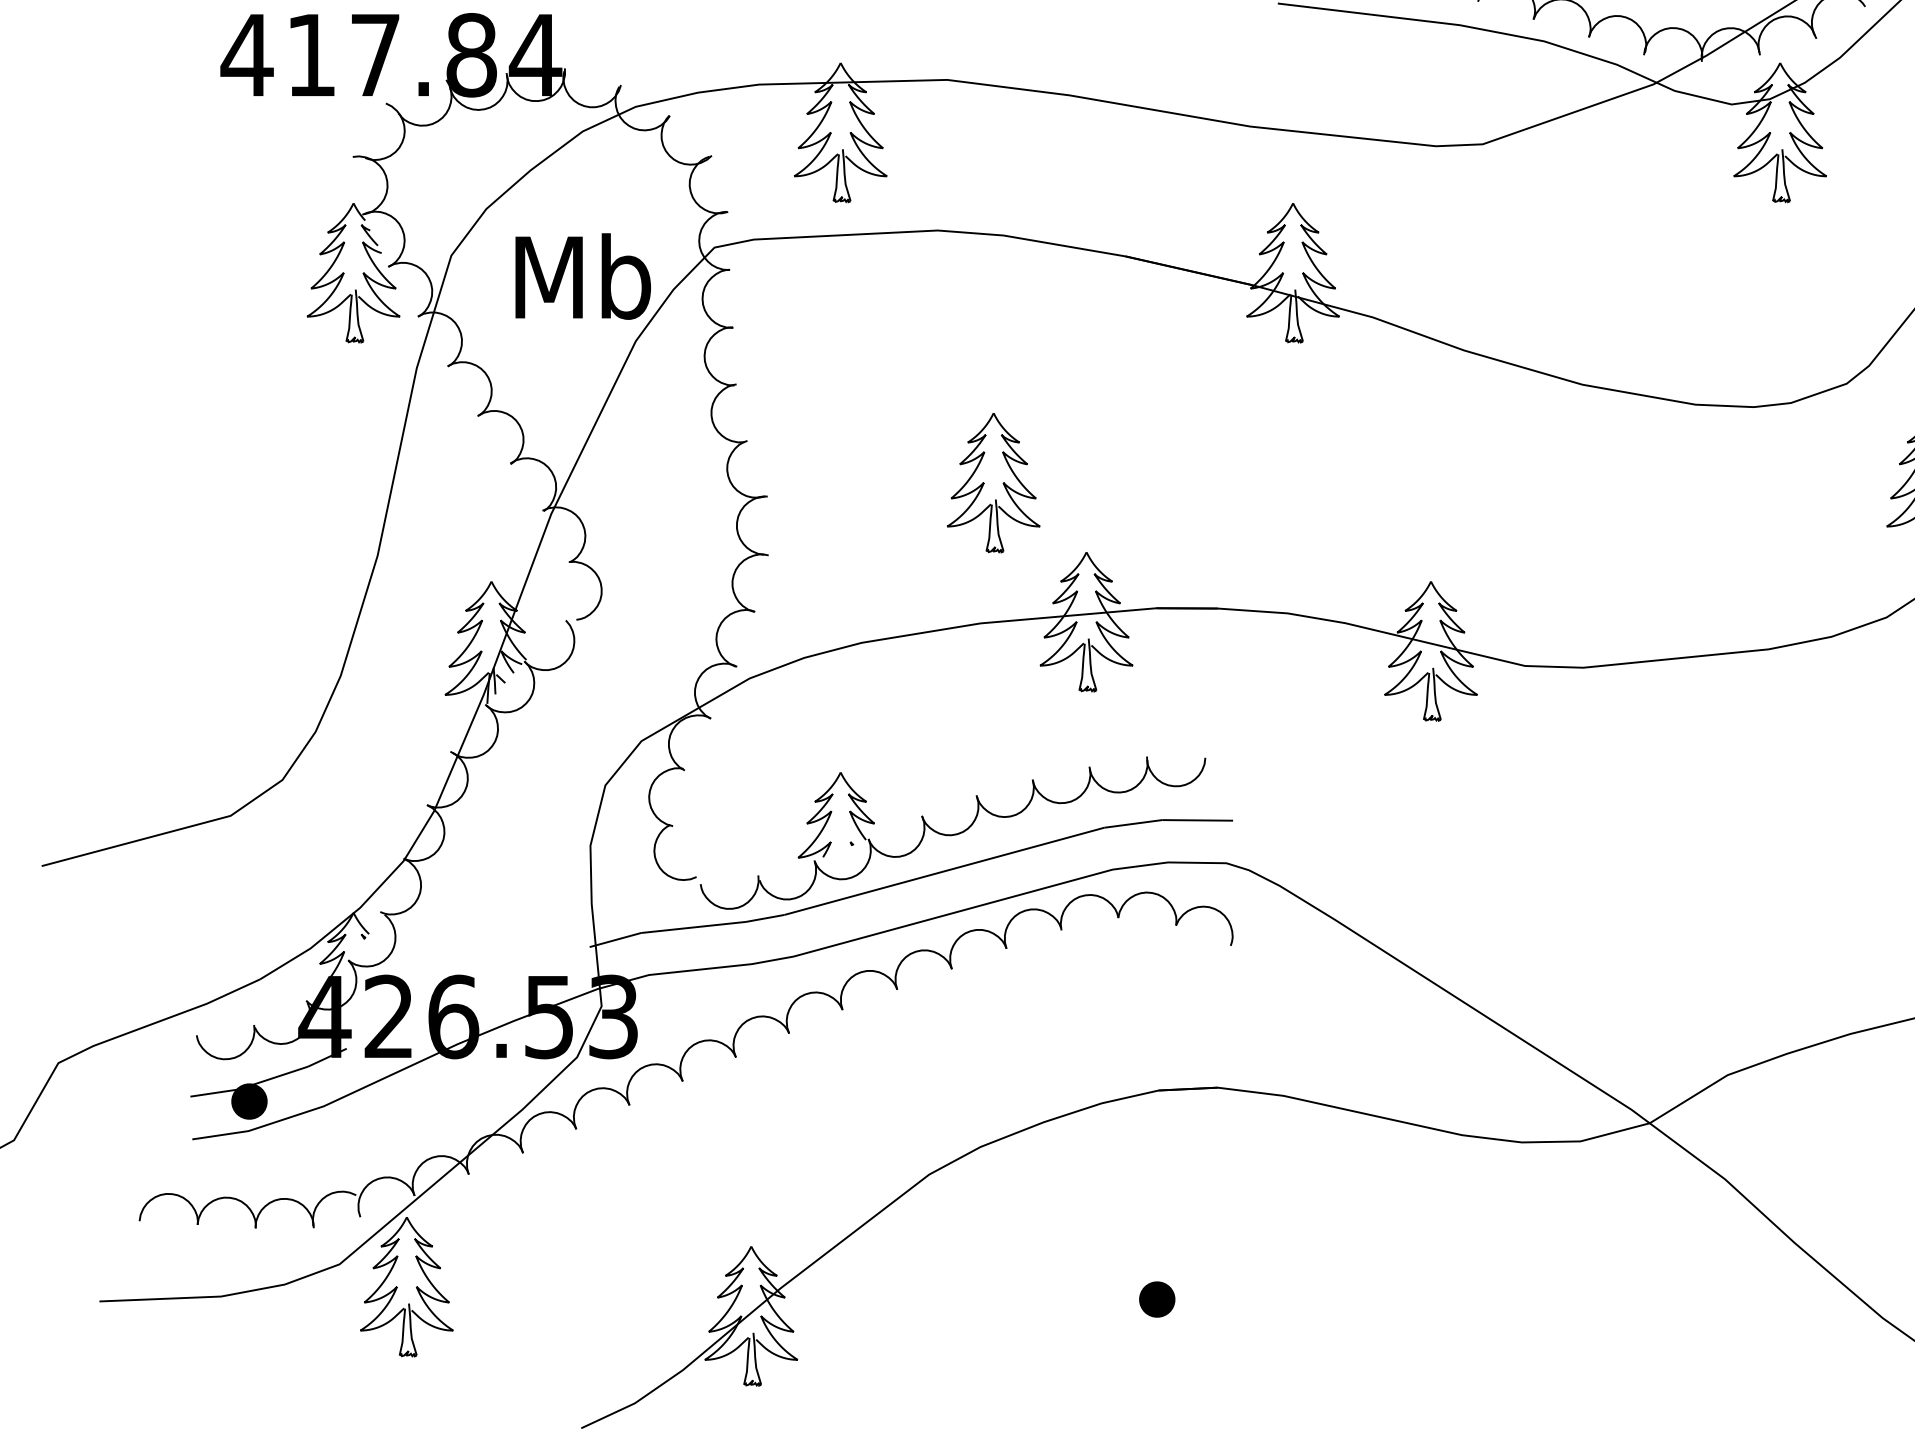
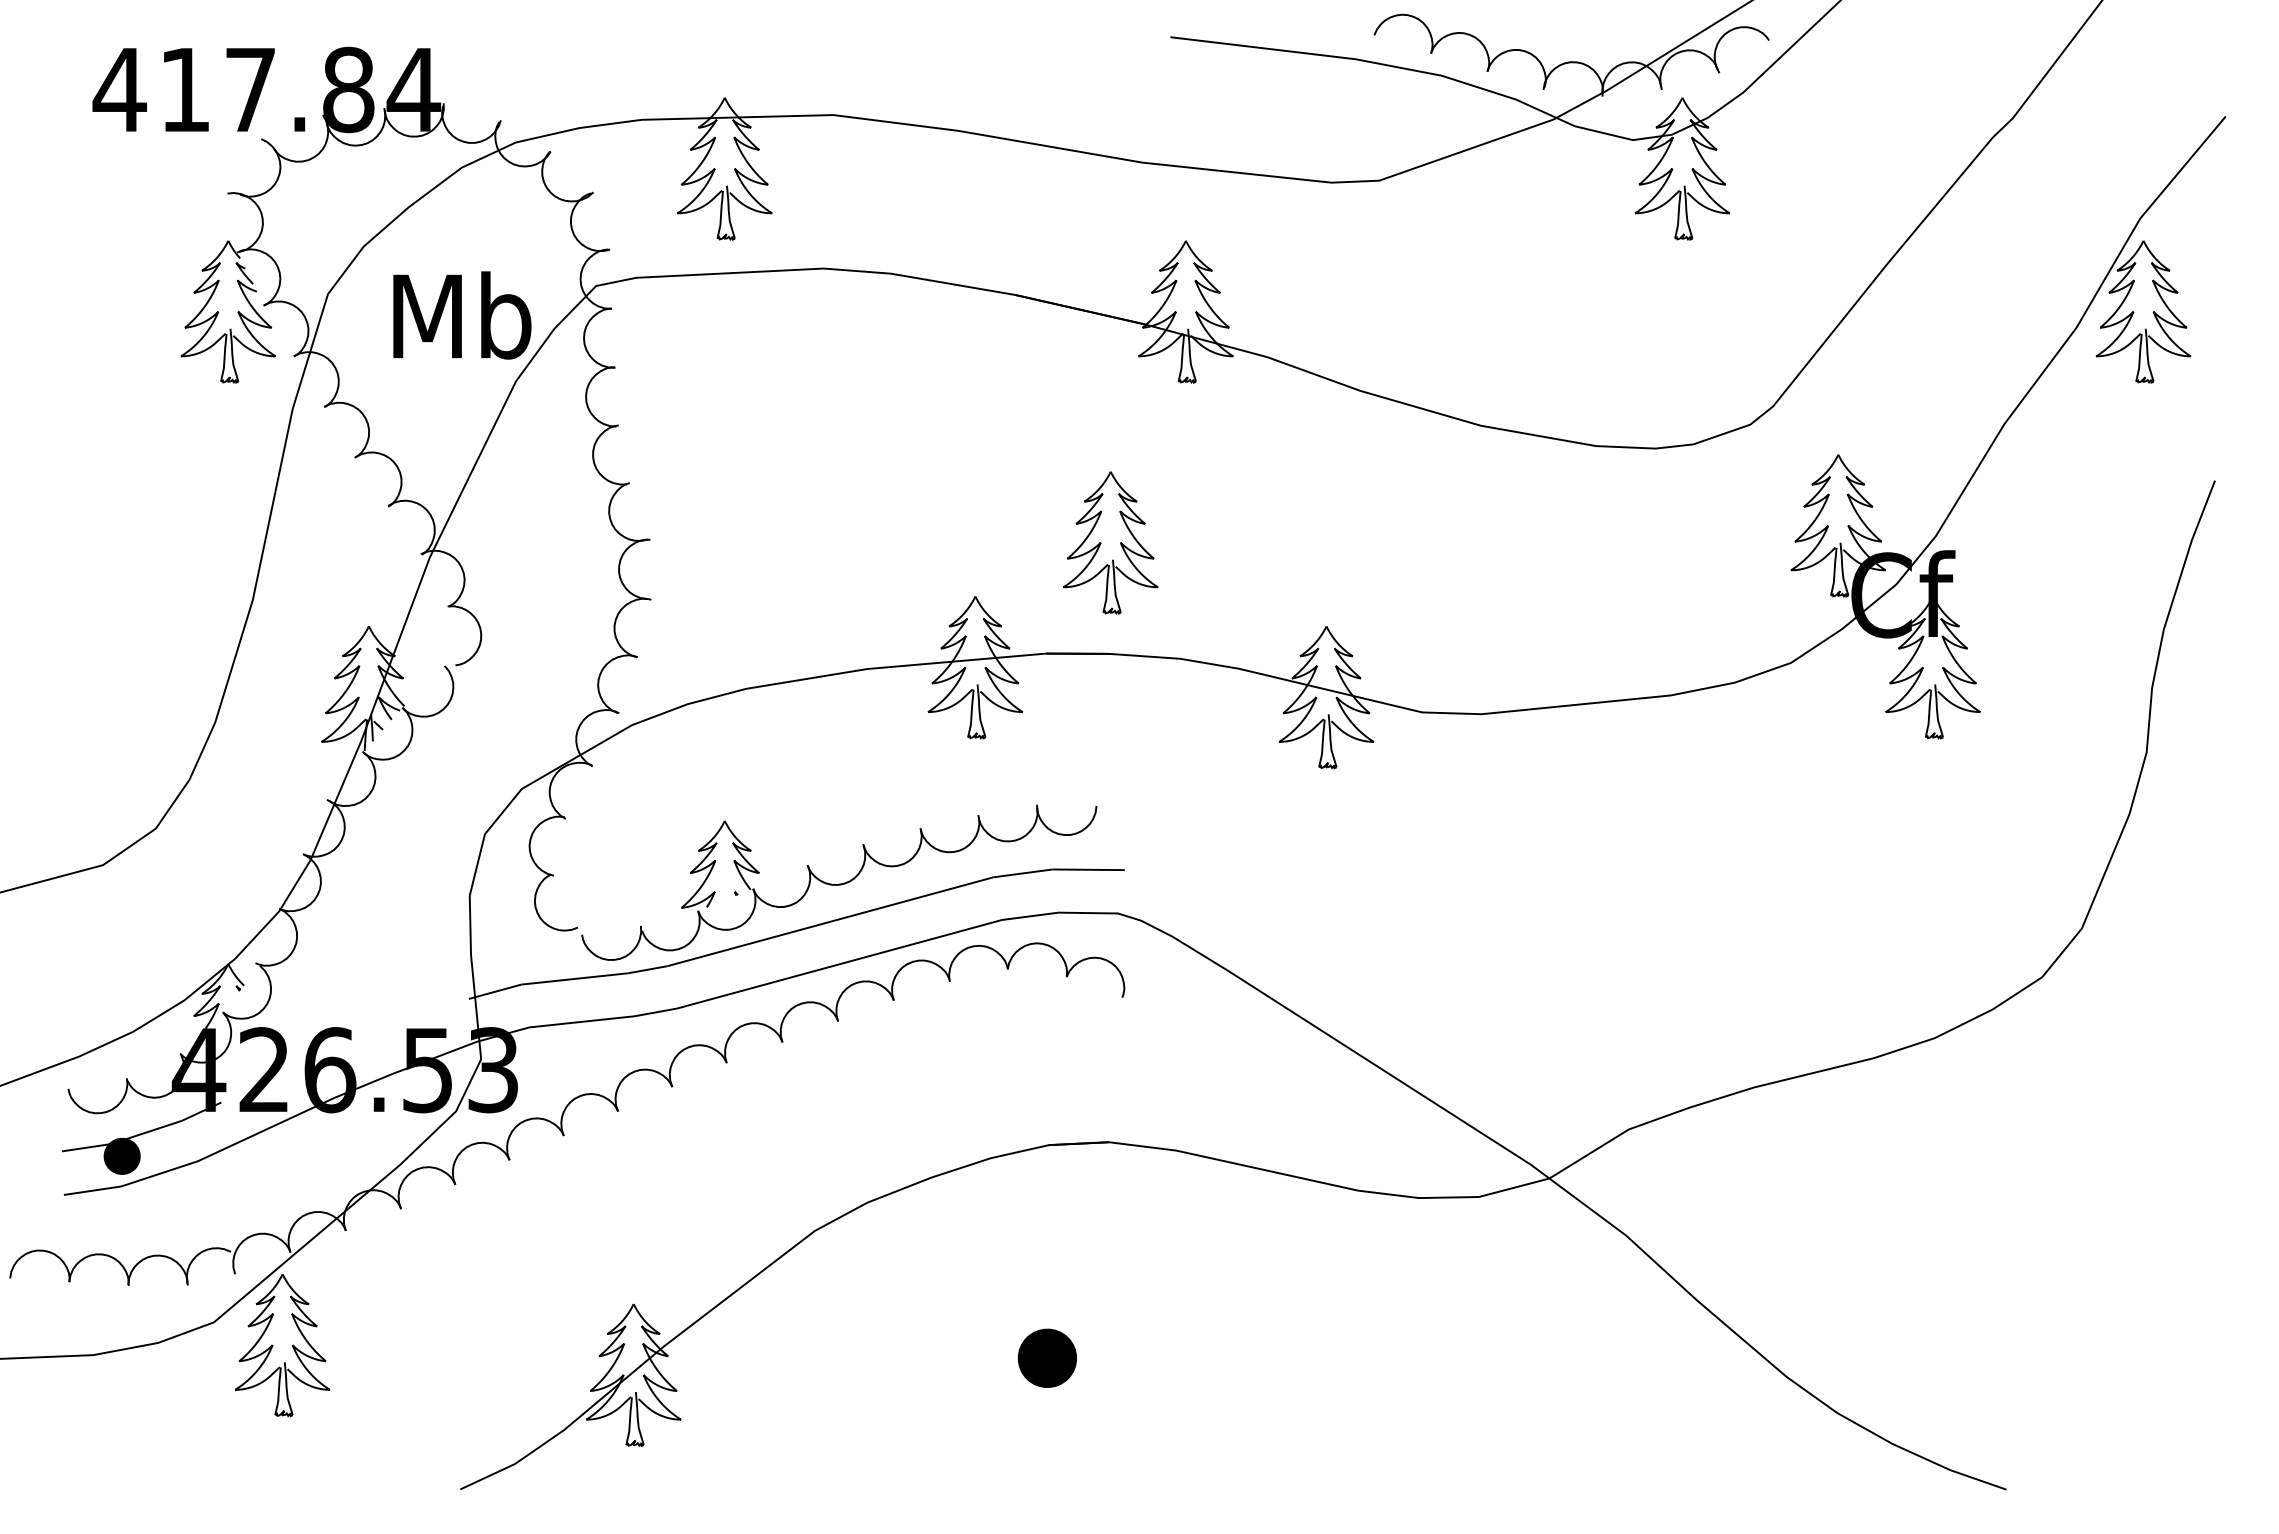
part: (993, 482) -> (1110, 542), moved
part: (1157, 1298) -> (1047, 1357), size x1.6

